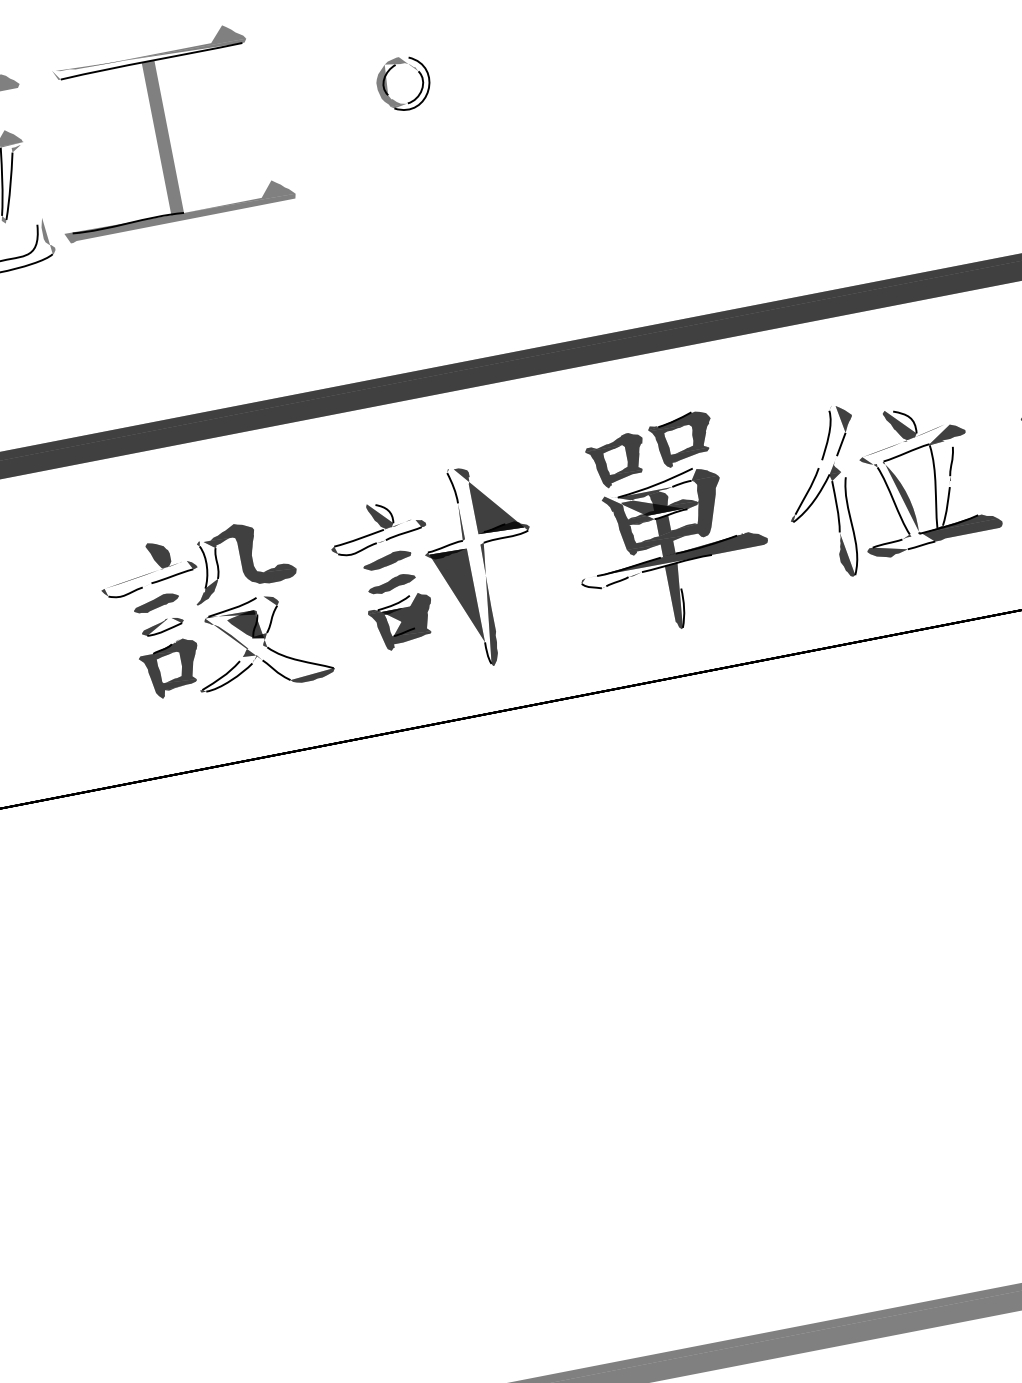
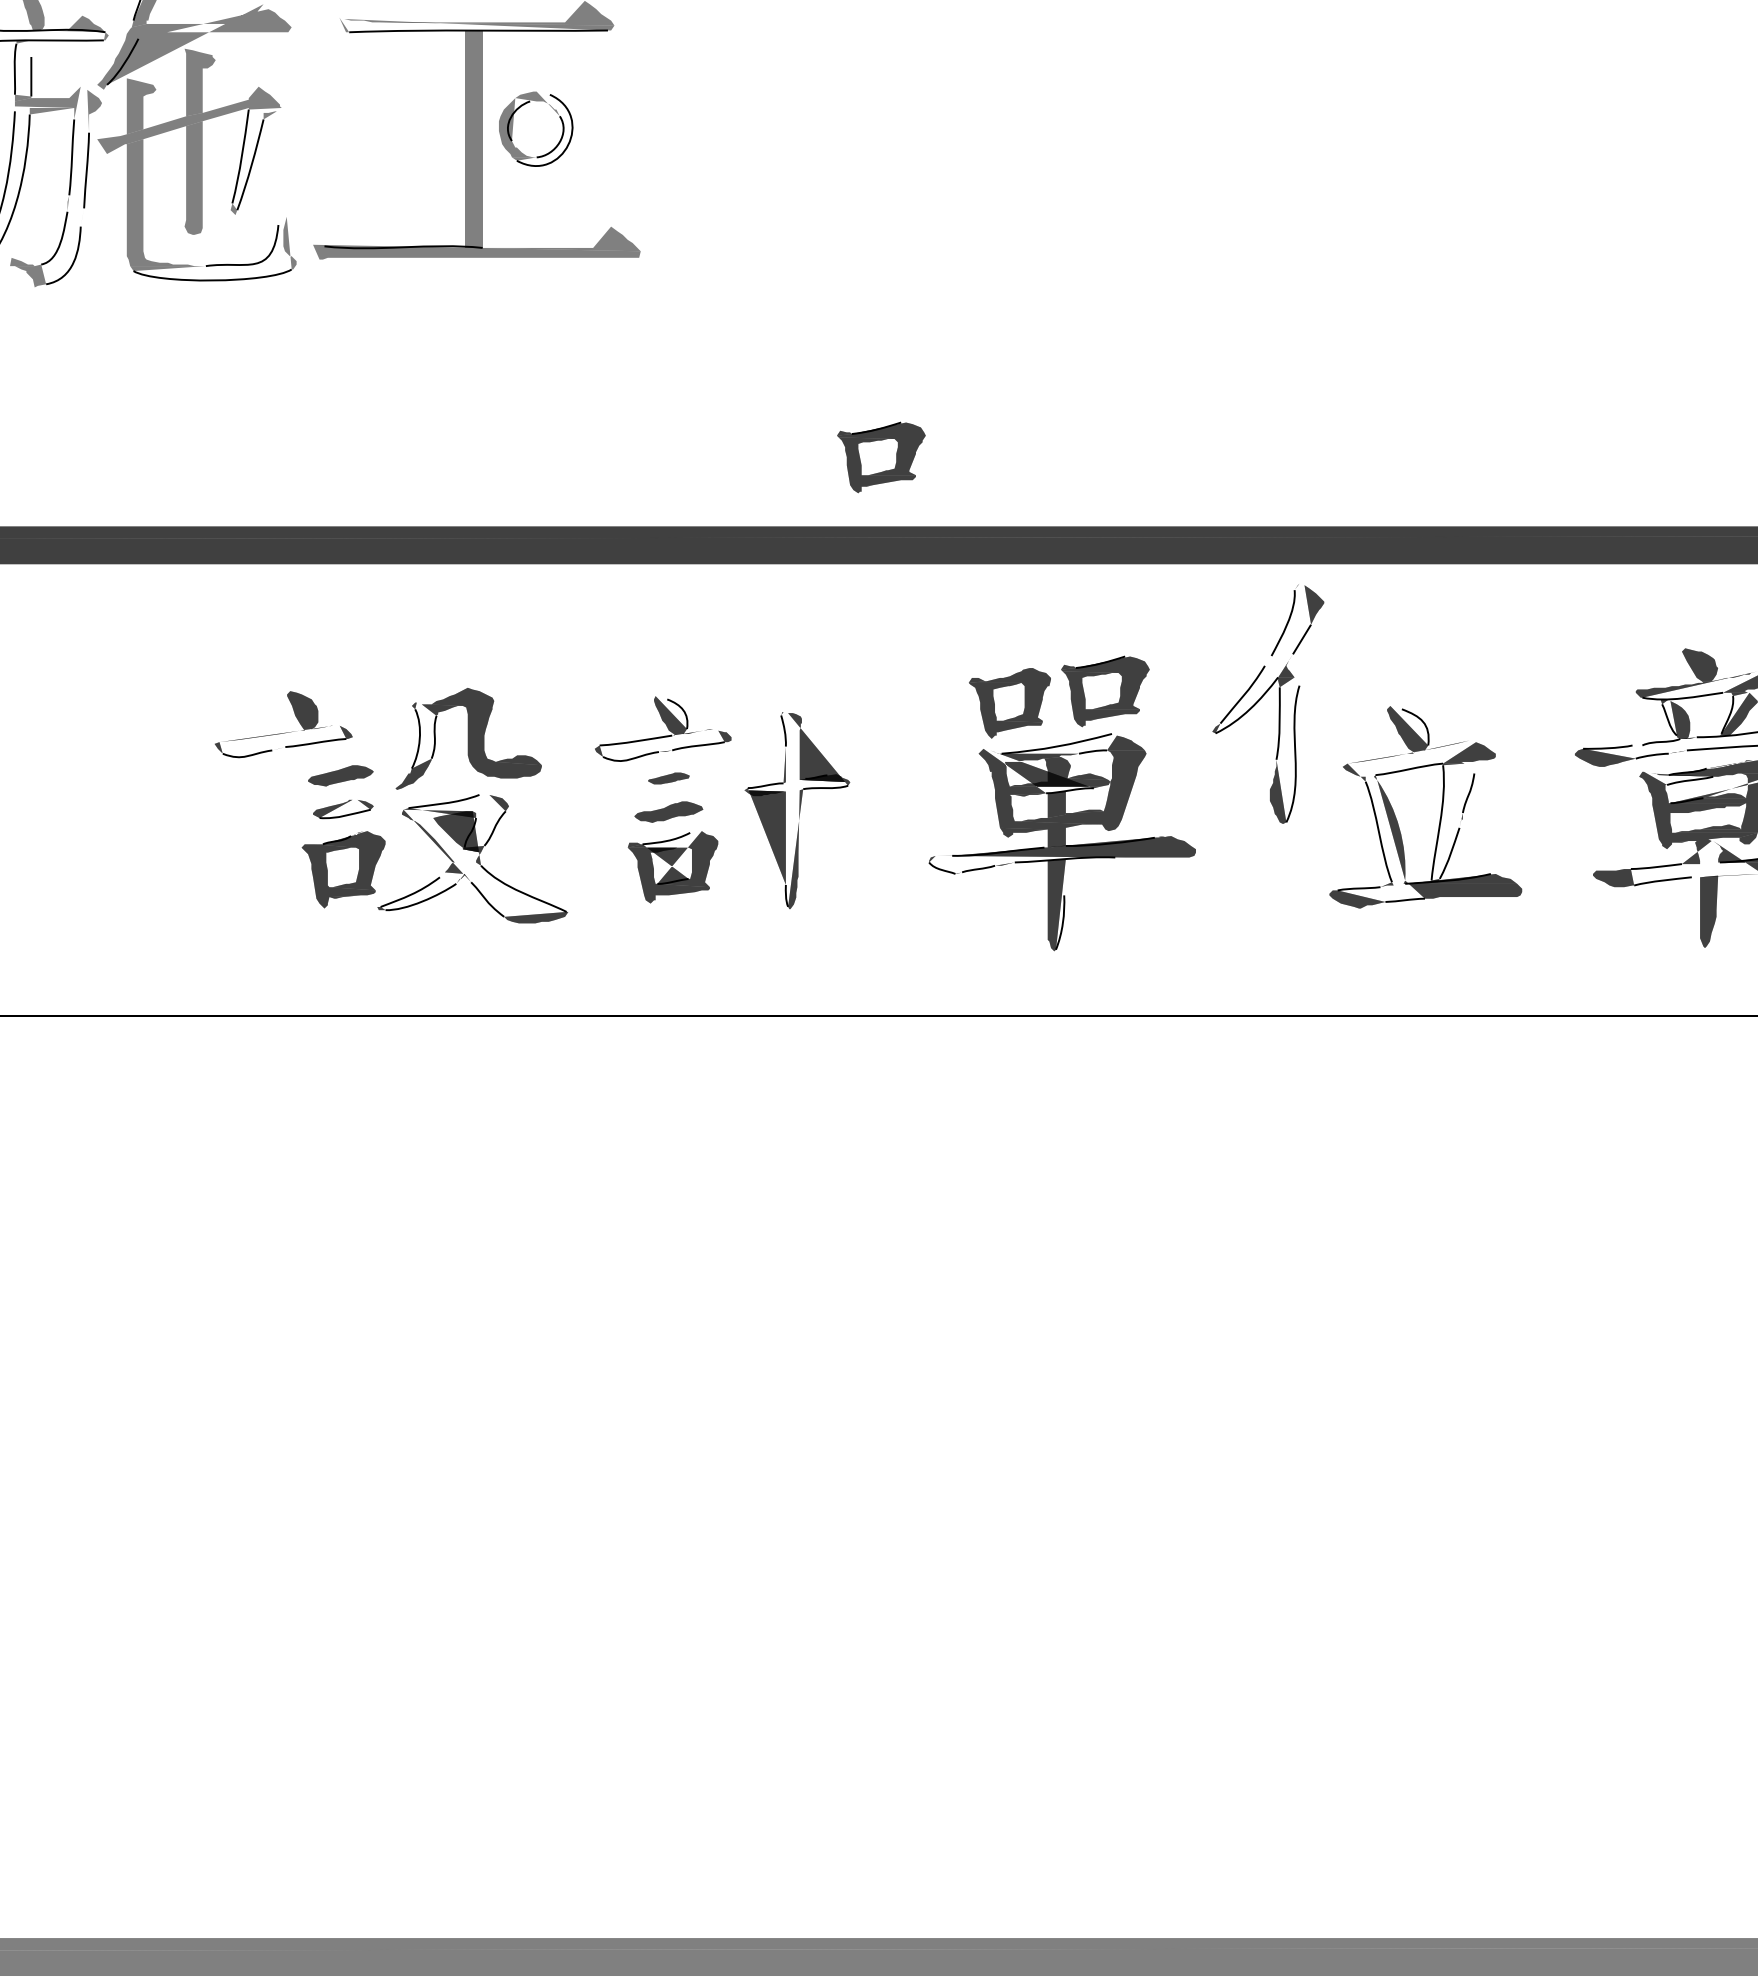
part: (387, 83) -> (513, 124), moved
part: (492, 305) -> (881, 457), added
part: (820, 492) -> (1261, 699), moved
part: (387, 560) -> (668, 778), size x0.6
part: (482, 565) -> (797, 810), size x0.7
part: (149, 573) -> (285, 732), moved

